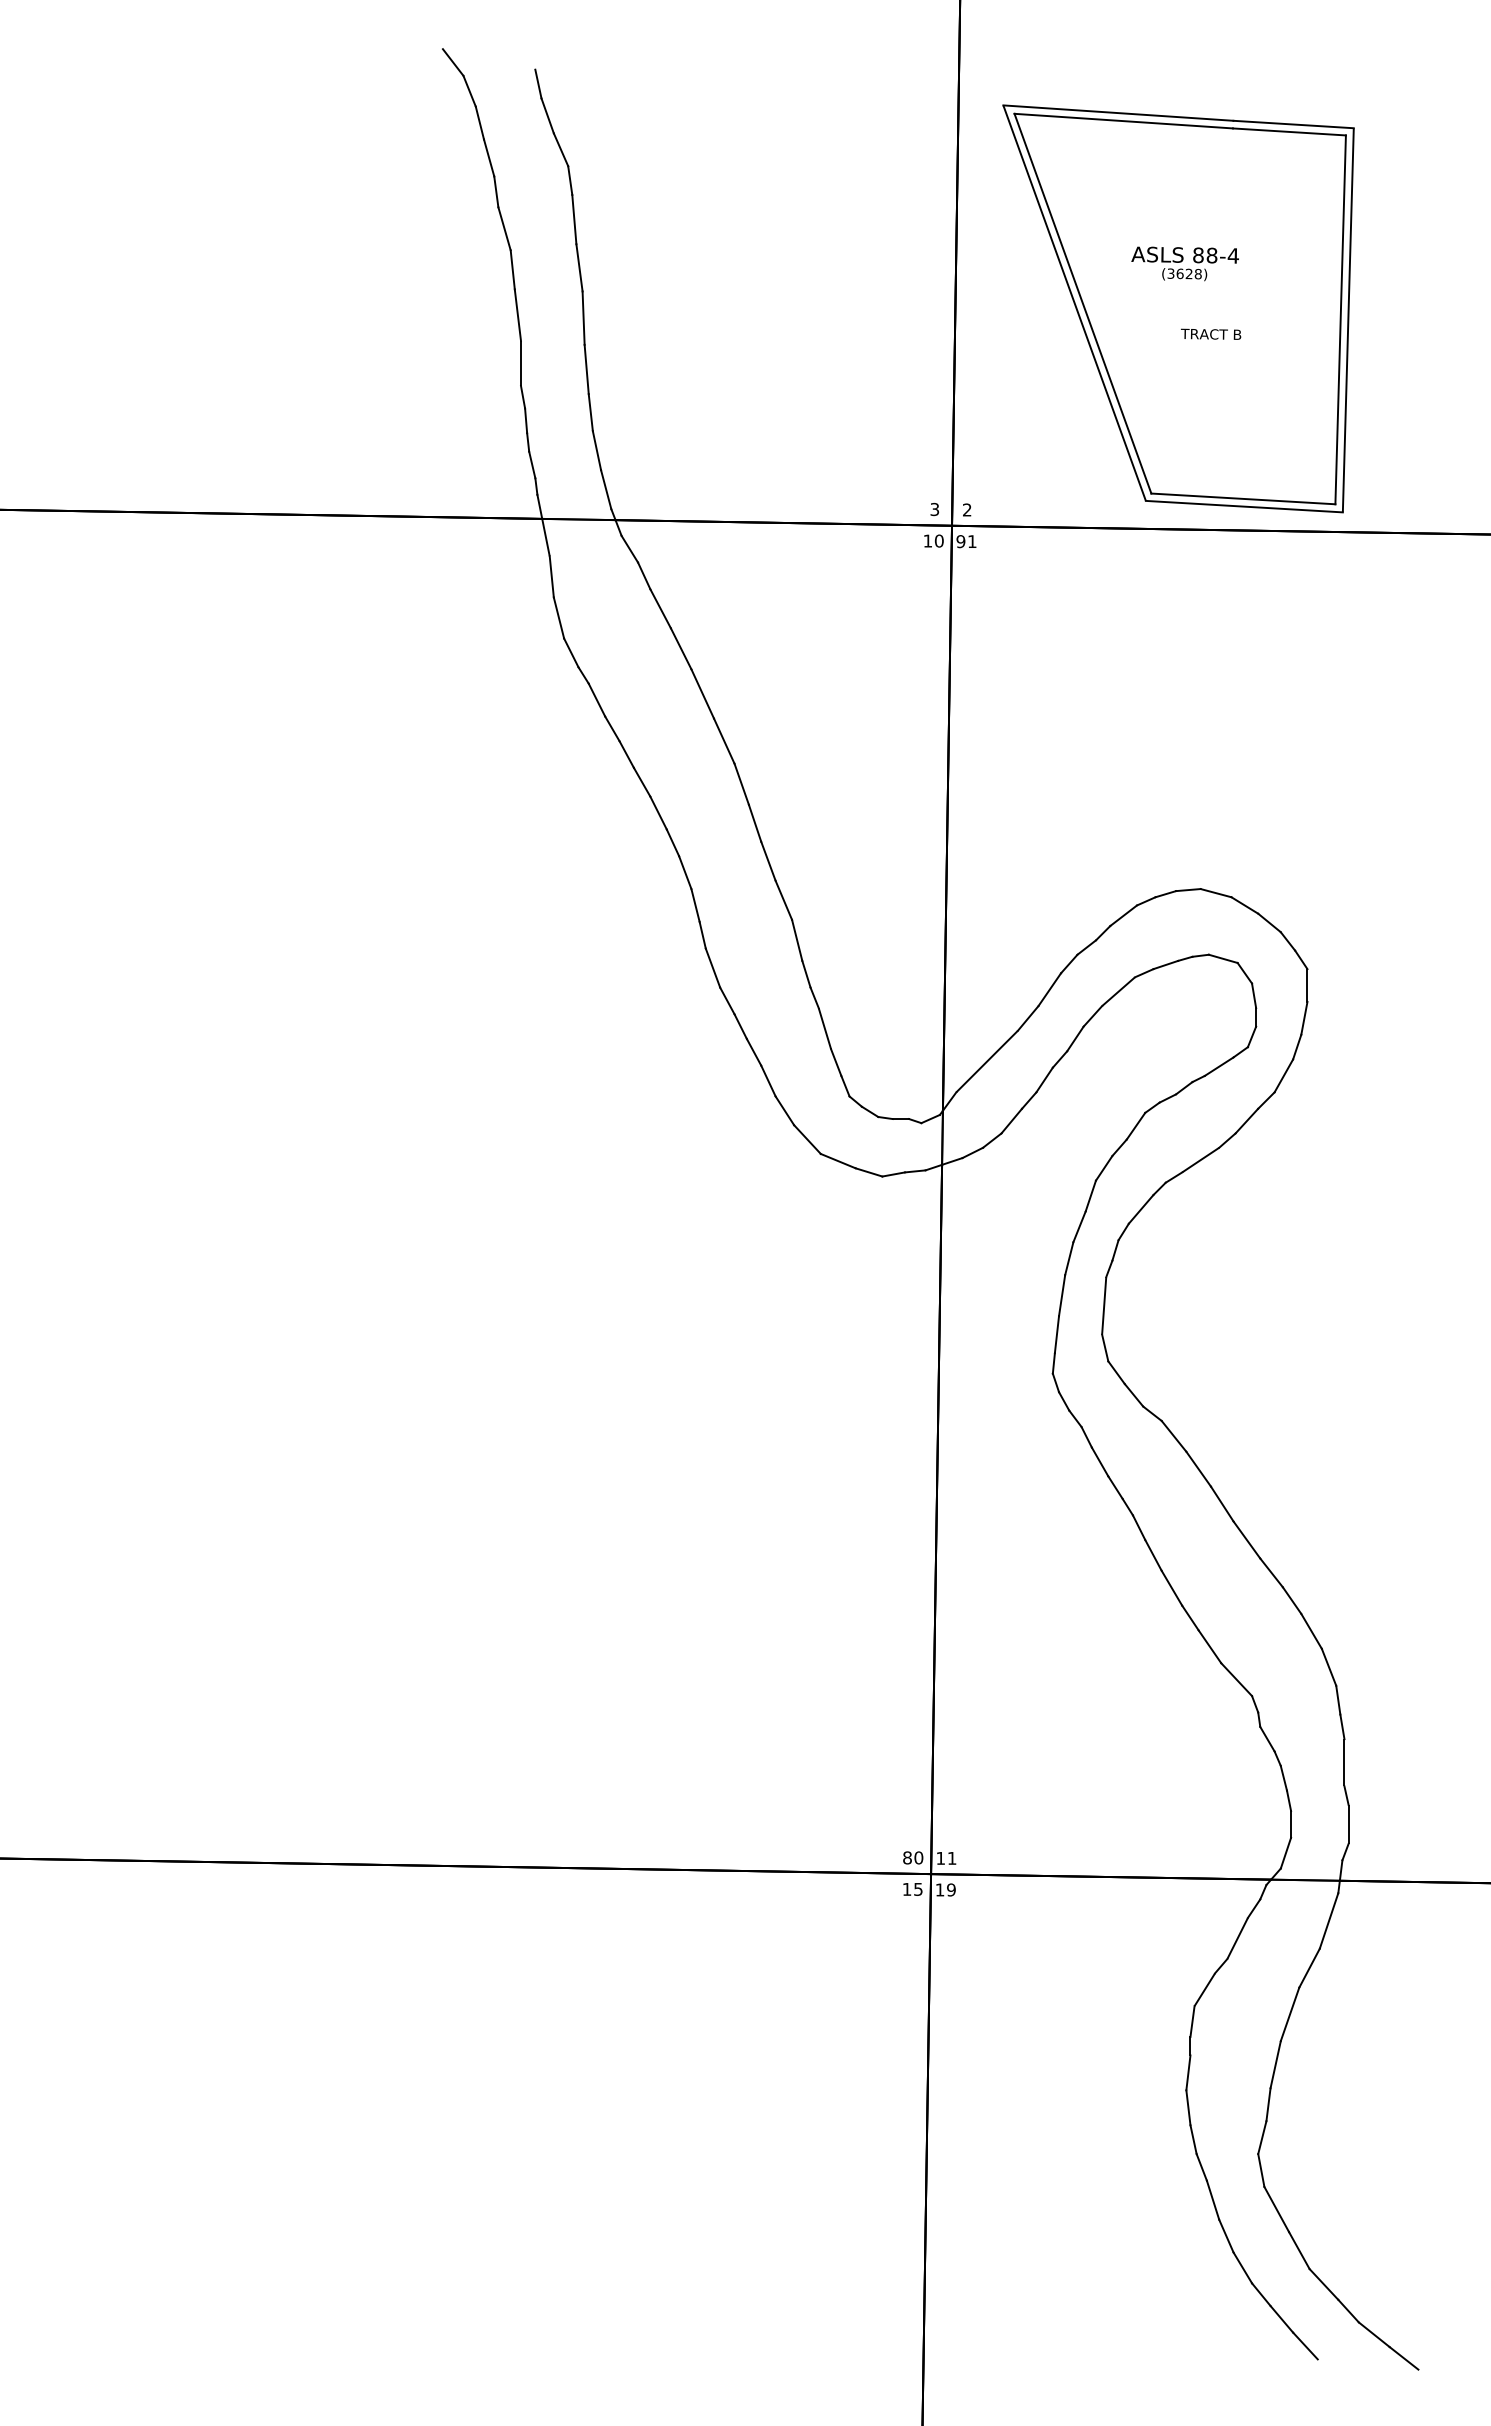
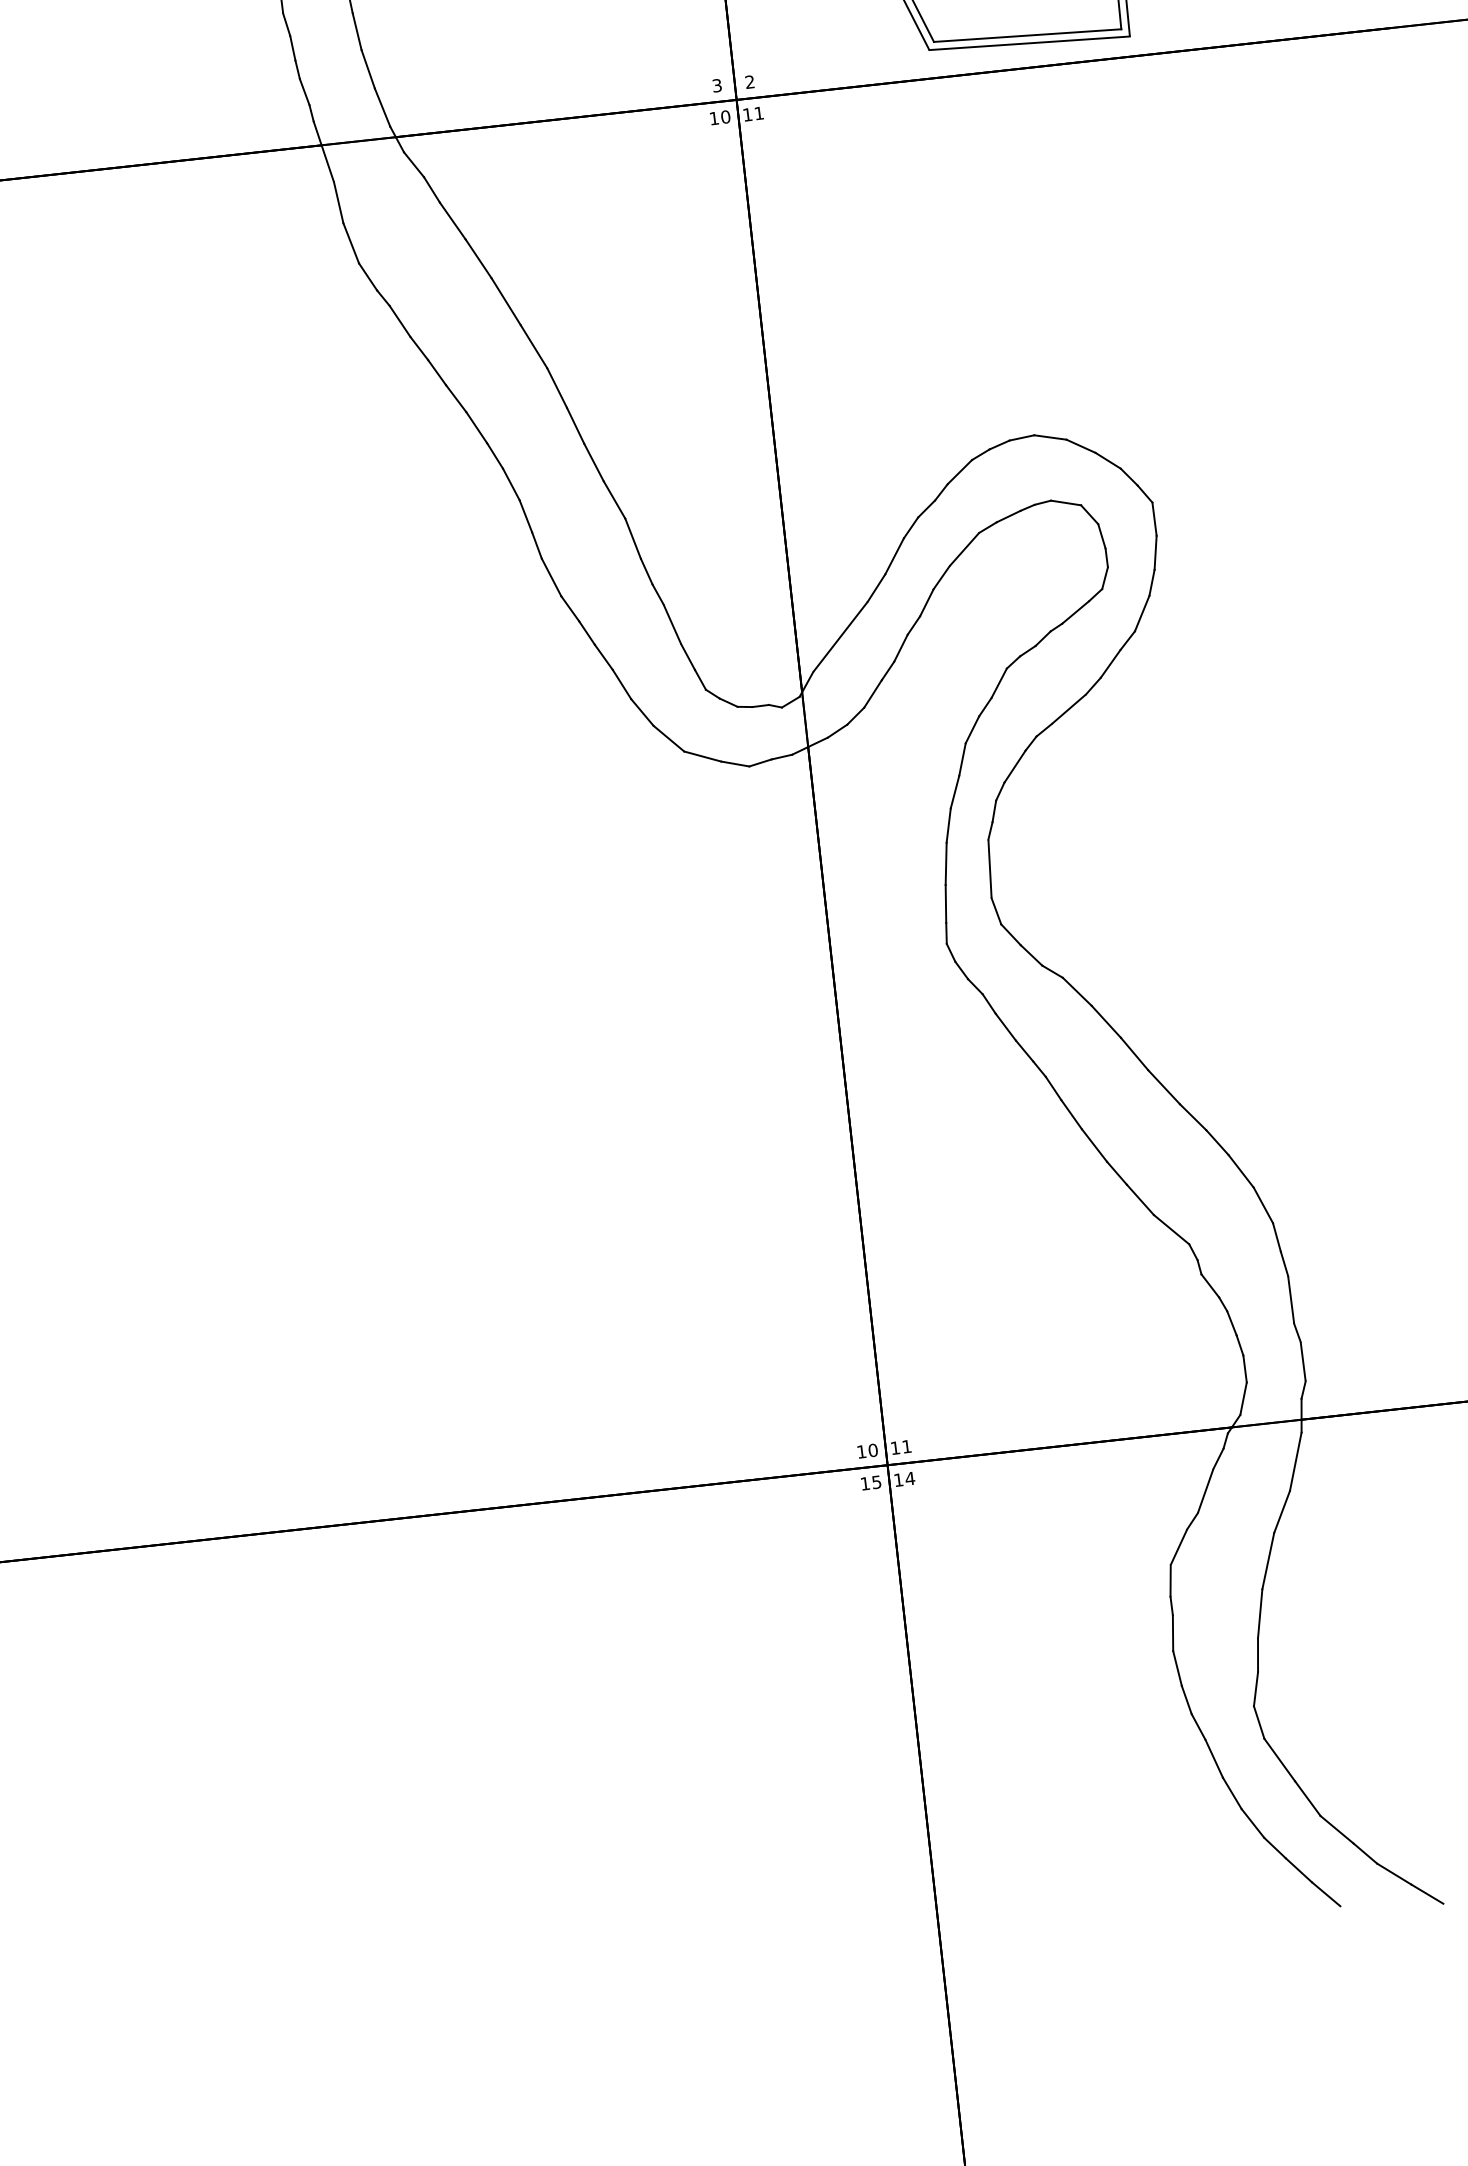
text: (960, 541) -> (747, 114), 91 -> 11
text: (907, 1857) -> (861, 1451), 80 -> 10
text: (951, 1889) -> (910, 1478), 19 -> 14

